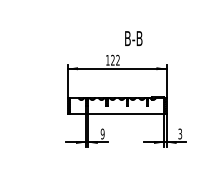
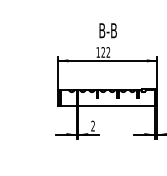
text: (133, 38) -> (107, 30), moved
text: (102, 133) -> (92, 125), 9 -> 2

